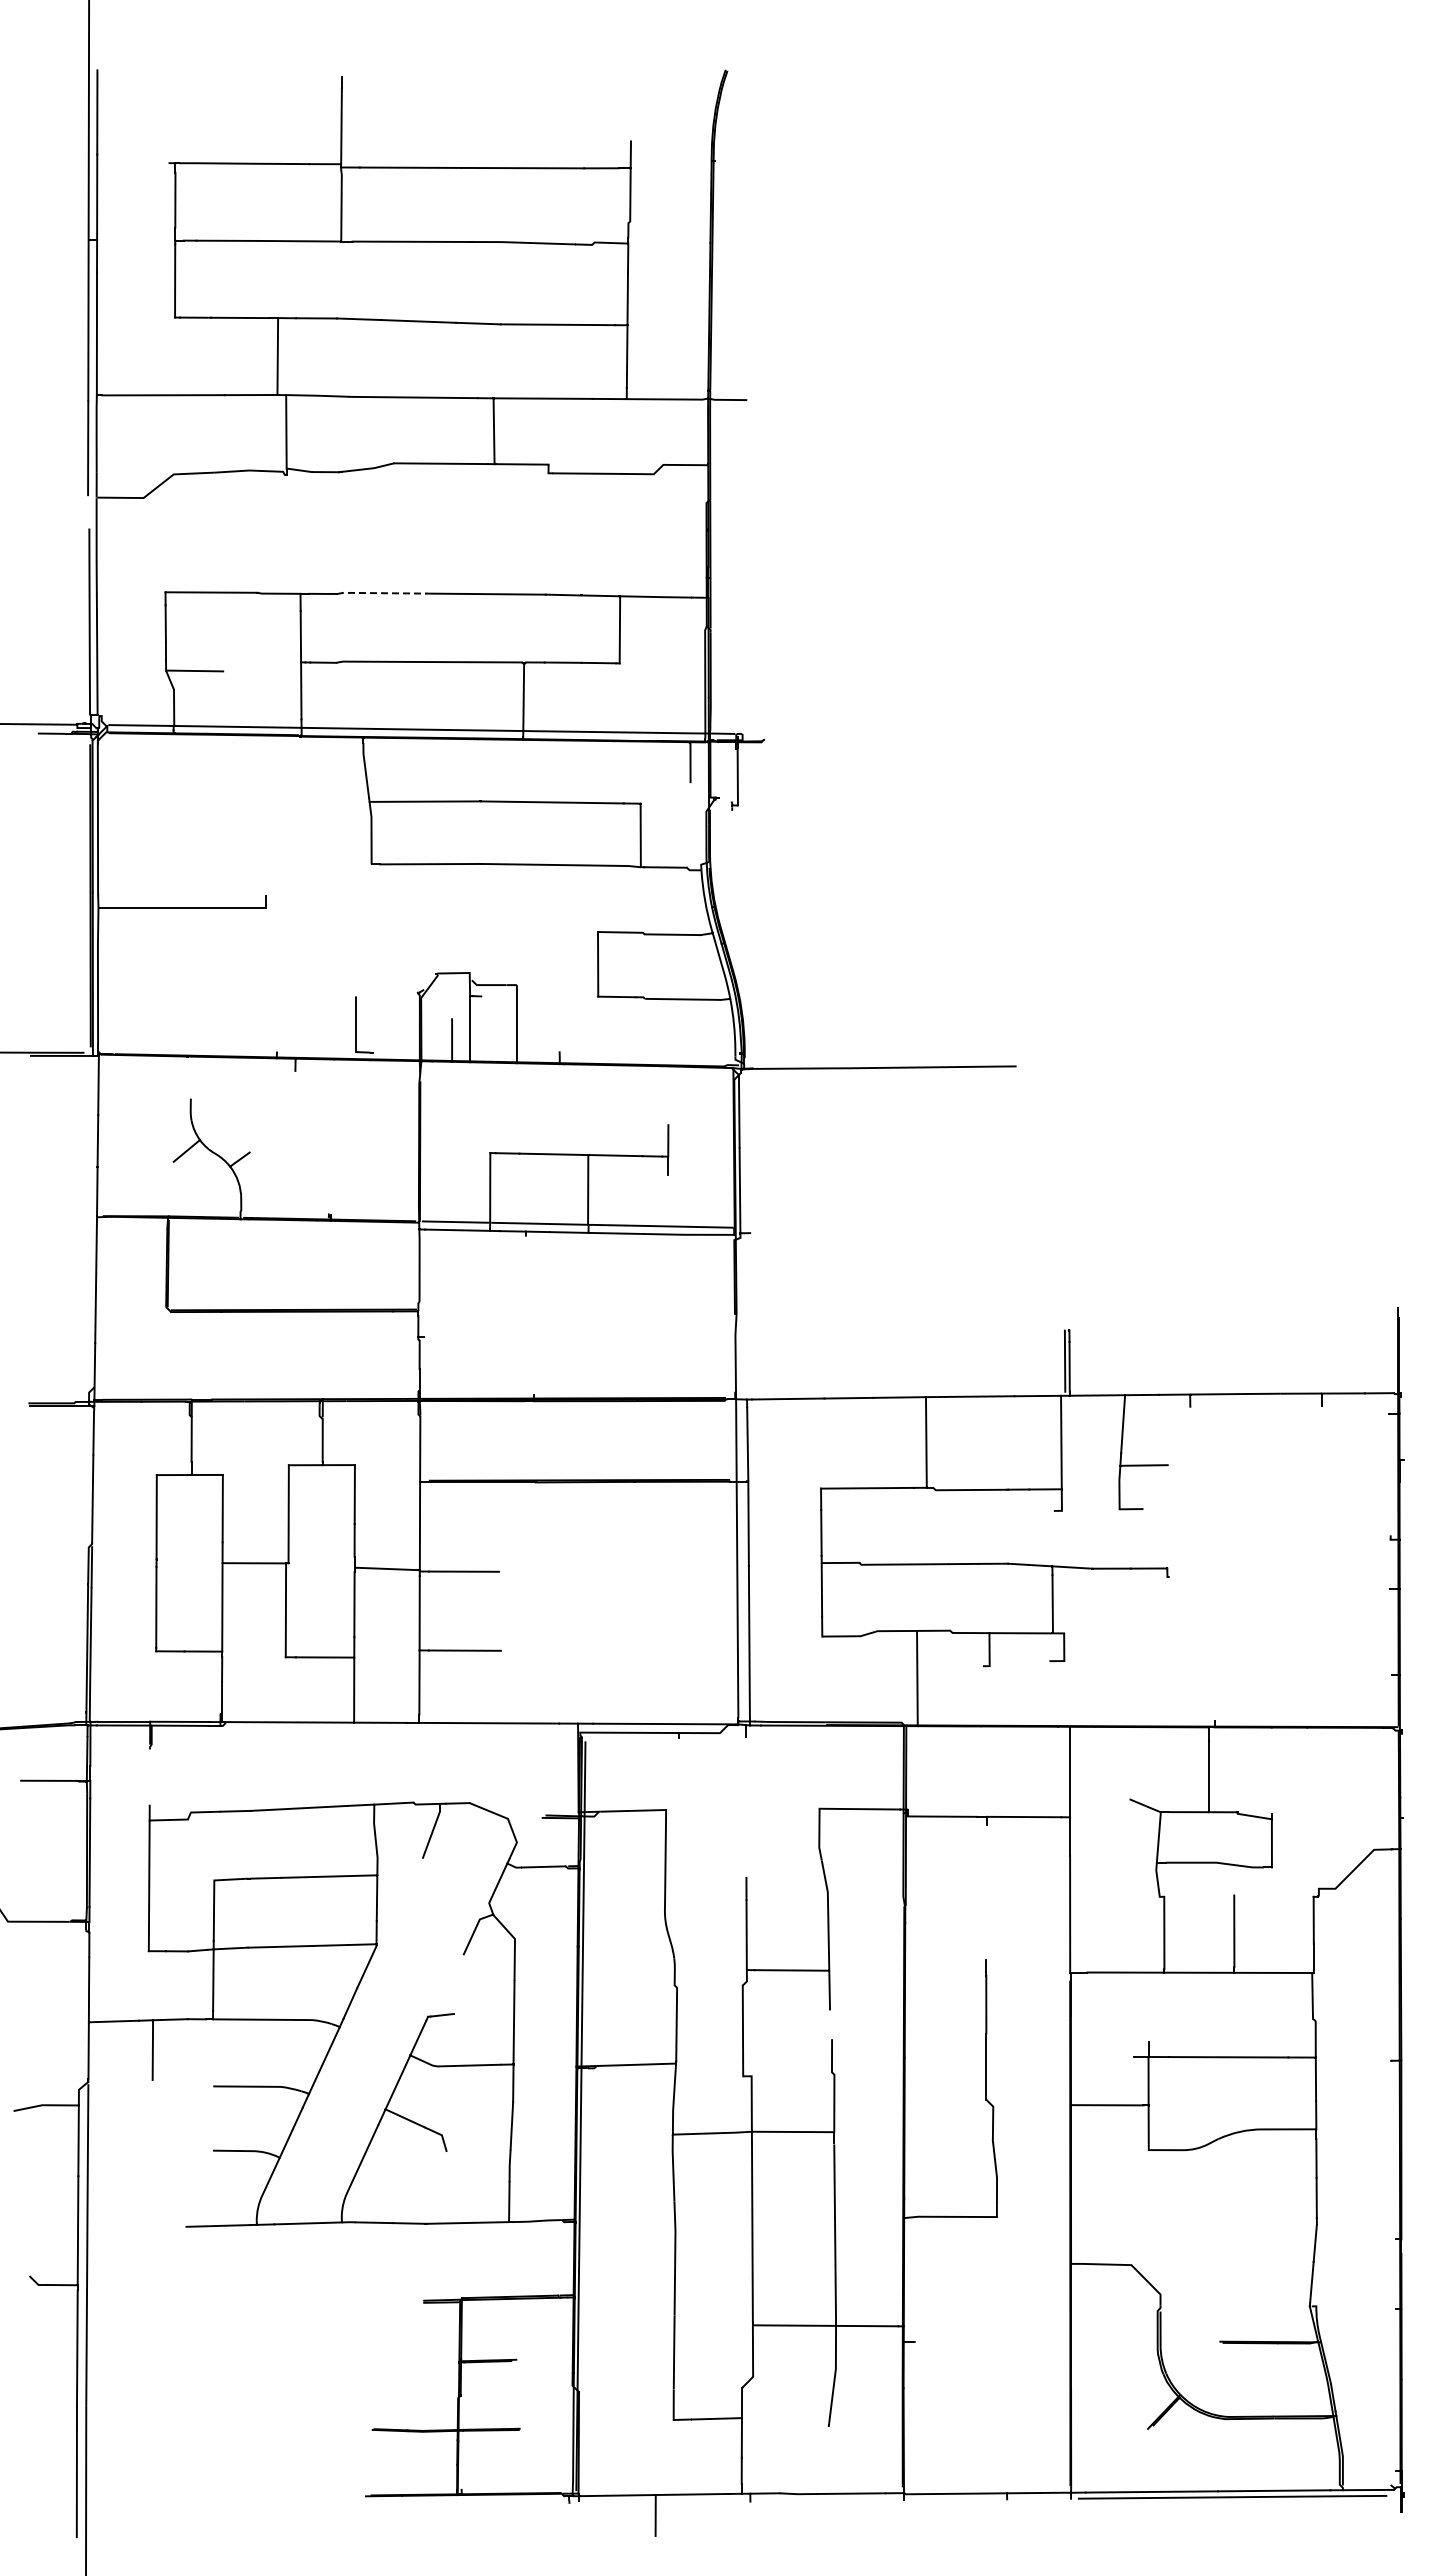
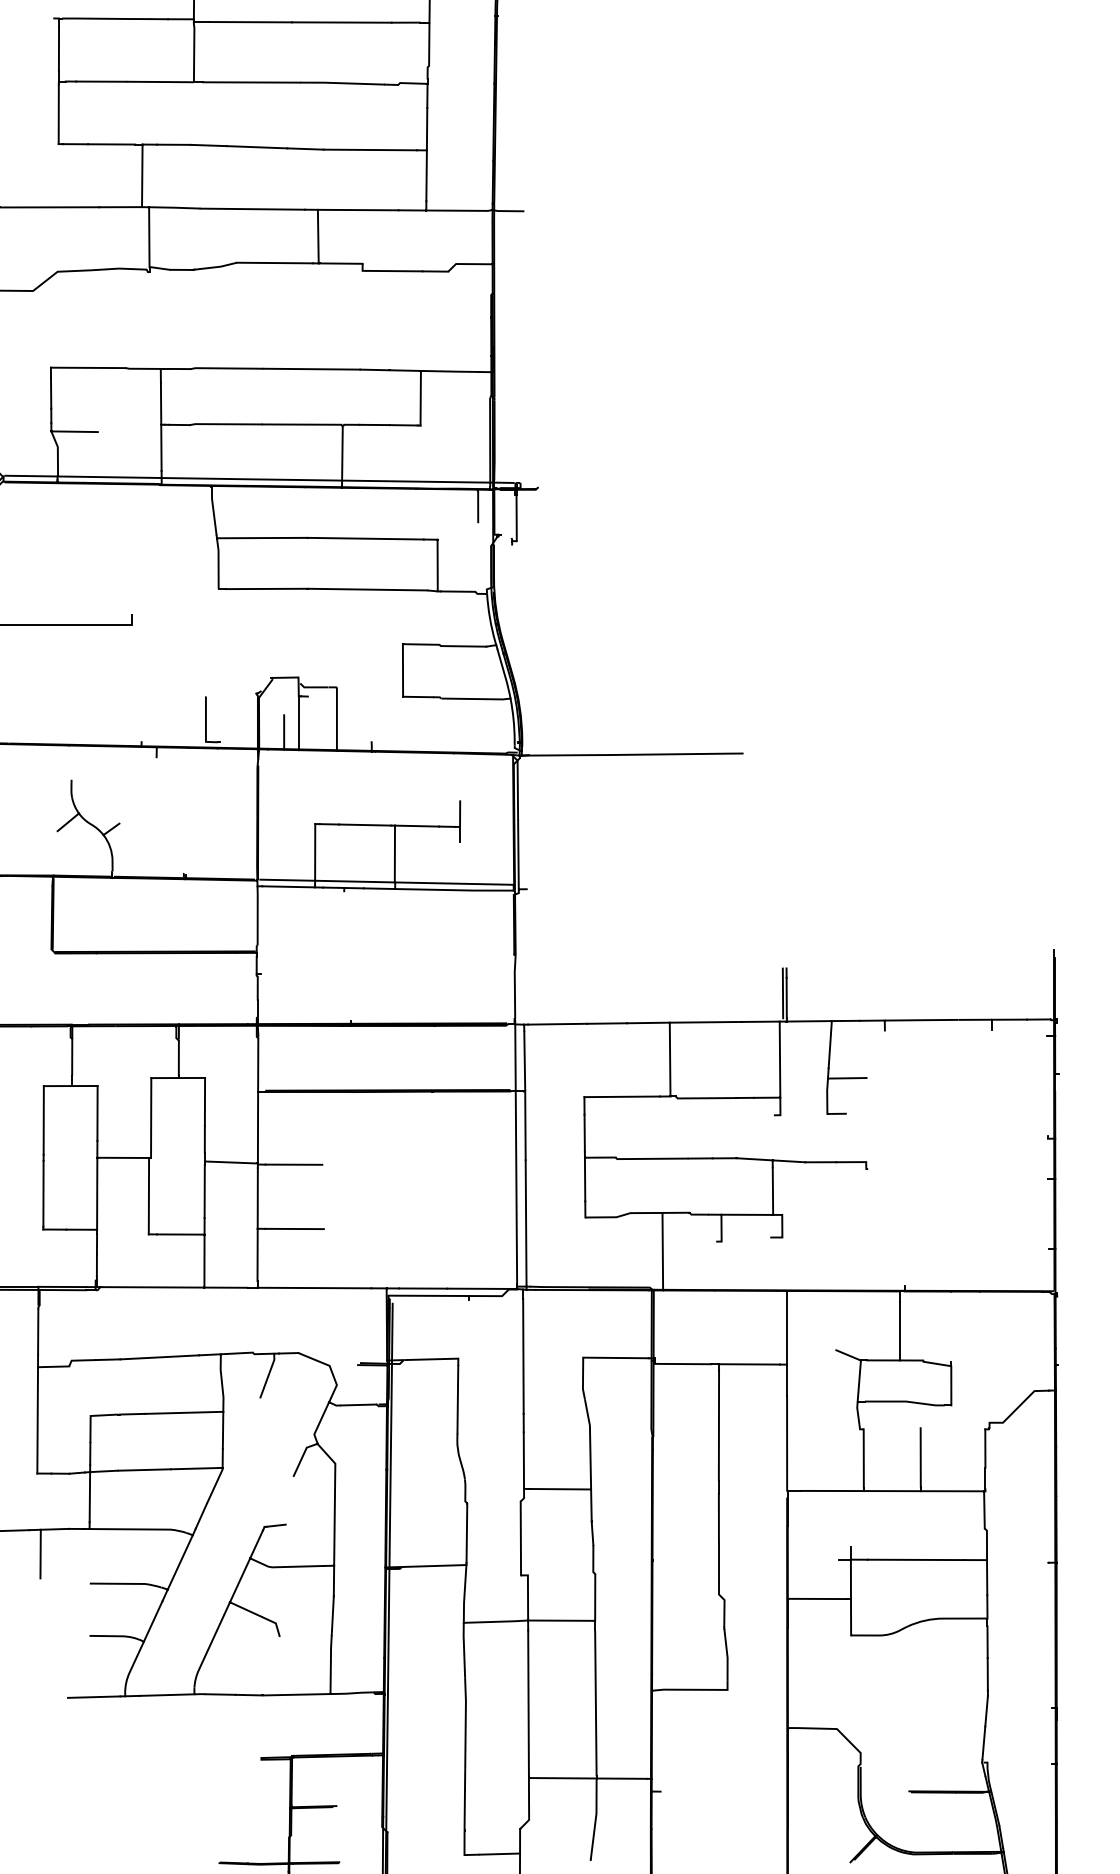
line: (380, 593) -> (225, 368), dashed -> solid
line: (149, 1777) -> (37, 1332), added
line: (745, 1806) -> (522, 1355), added
line: (986, 1892) -> (719, 1425), added
line: (831, 2024) -> (592, 1533), added

